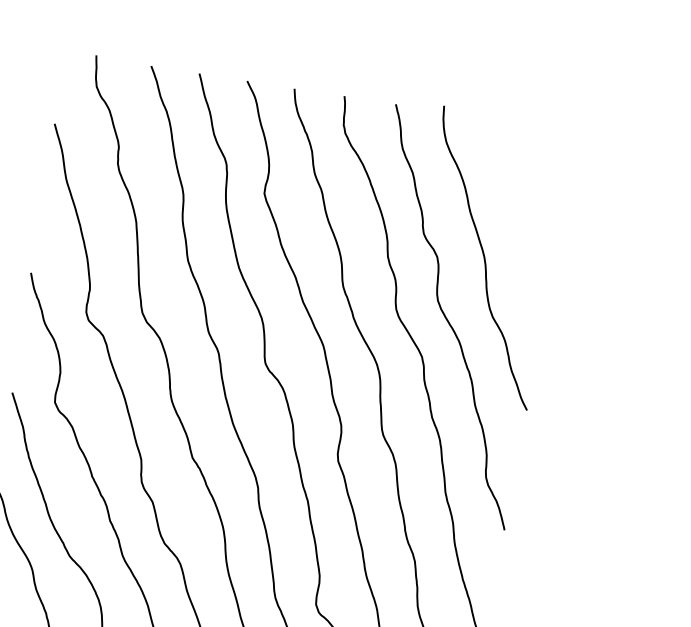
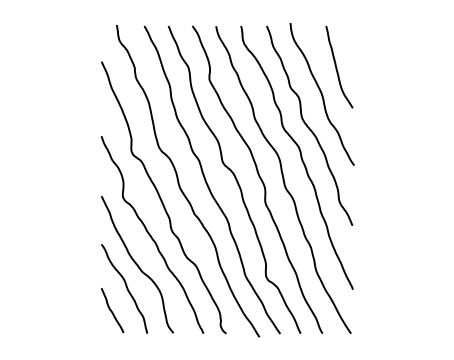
curve: (524, 209) -> (337, 67), added

